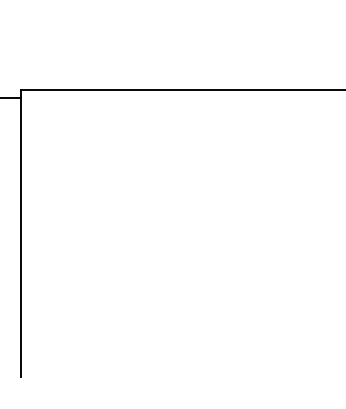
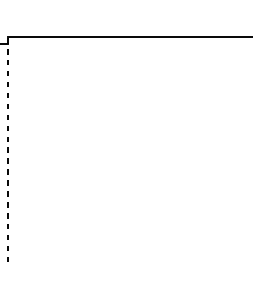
line: (20, 233) -> (7, 149), solid -> dashed

